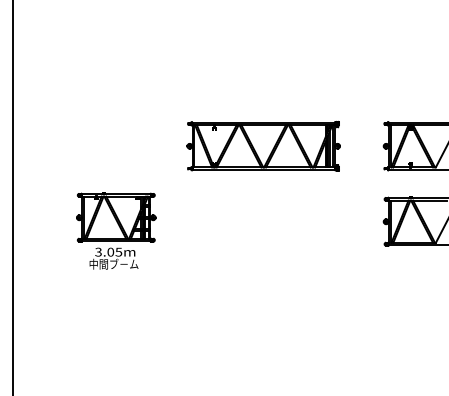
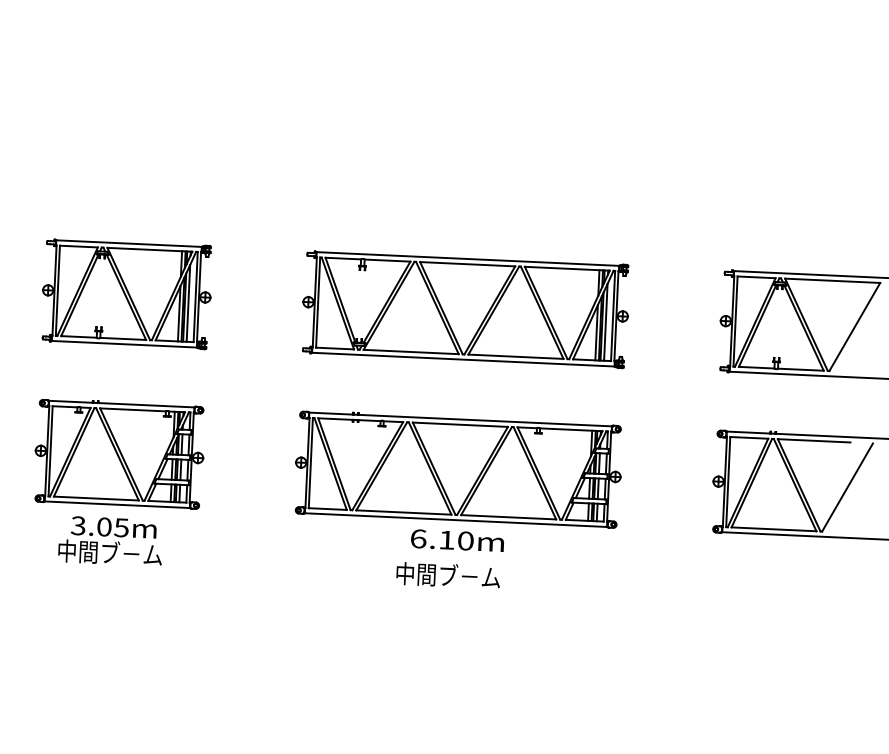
part: (104, 146) -> (127, 294), added
part: (116, 230) -> (118, 481), moved
part: (263, 236) -> (456, 501), added

